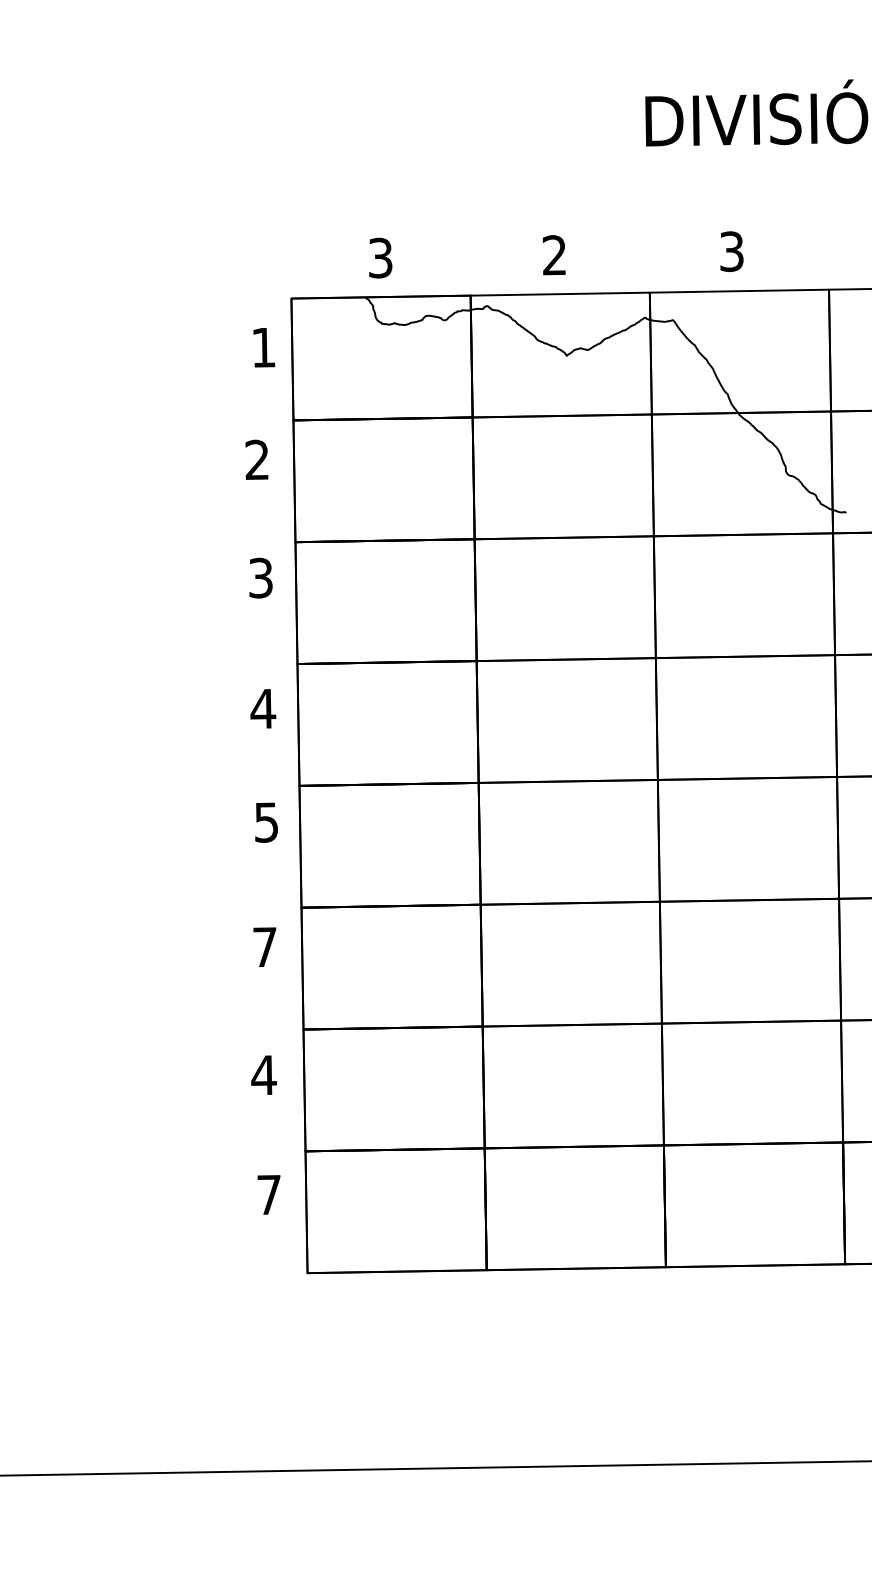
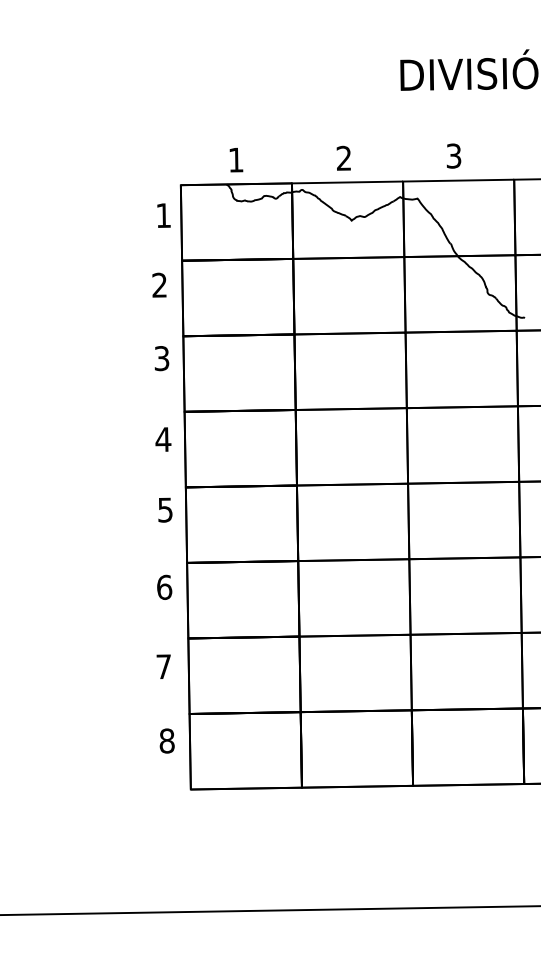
text: (381, 257) -> (236, 159), 3 -> 1
text: (265, 945) -> (164, 586), 7 -> 6
text: (263, 1074) -> (163, 666), 4 -> 7
text: (268, 1194) -> (166, 740), 7 -> 8

